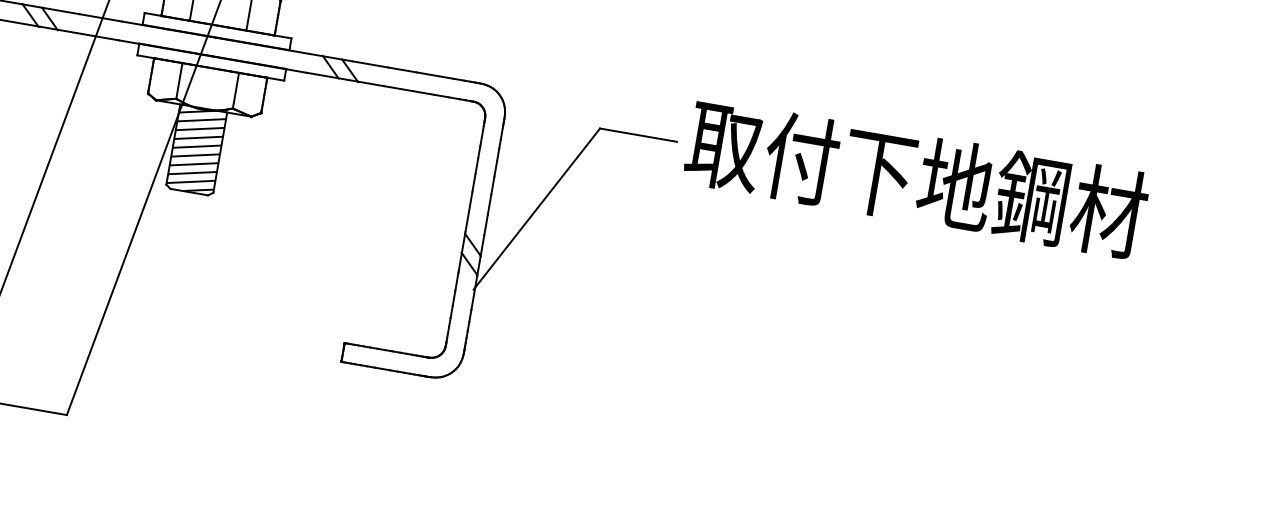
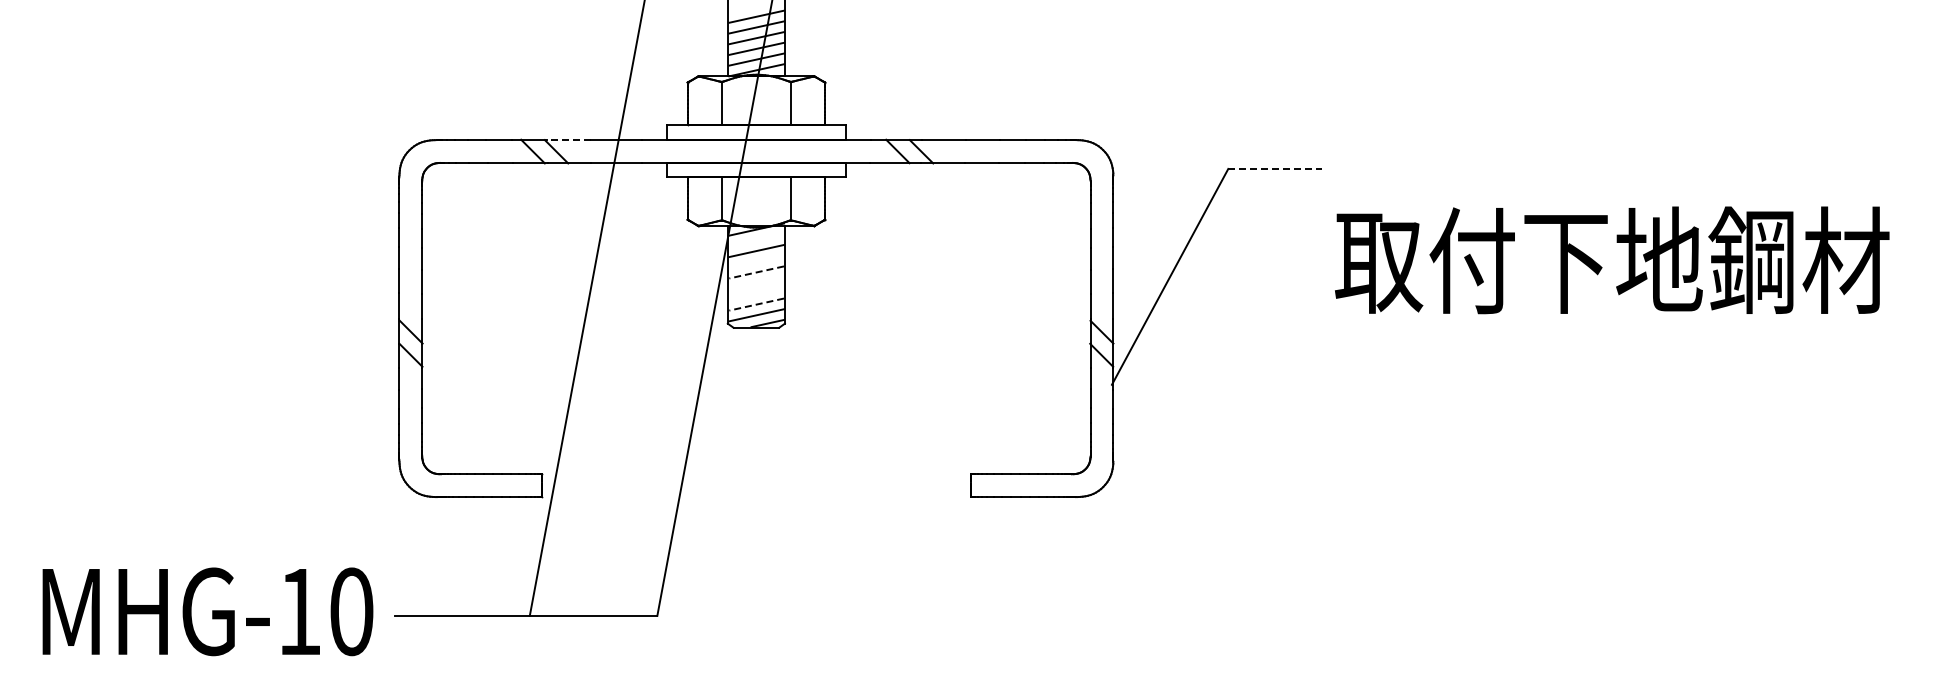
line: (61, 11) -> (568, 140), solid -> dashed
line: (201, 120) -> (756, 240), removed
line: (638, 134) -> (1275, 168), solid -> dashed
line: (198, 137) -> (756, 261), removed
line: (197, 146) -> (756, 272), solid -> dashed
line: (195, 155) -> (756, 283), removed
line: (194, 163) -> (756, 293), removed
line: (192, 173) -> (756, 304), solid -> dashed
text: (916, 178) -> (1612, 260), moved

